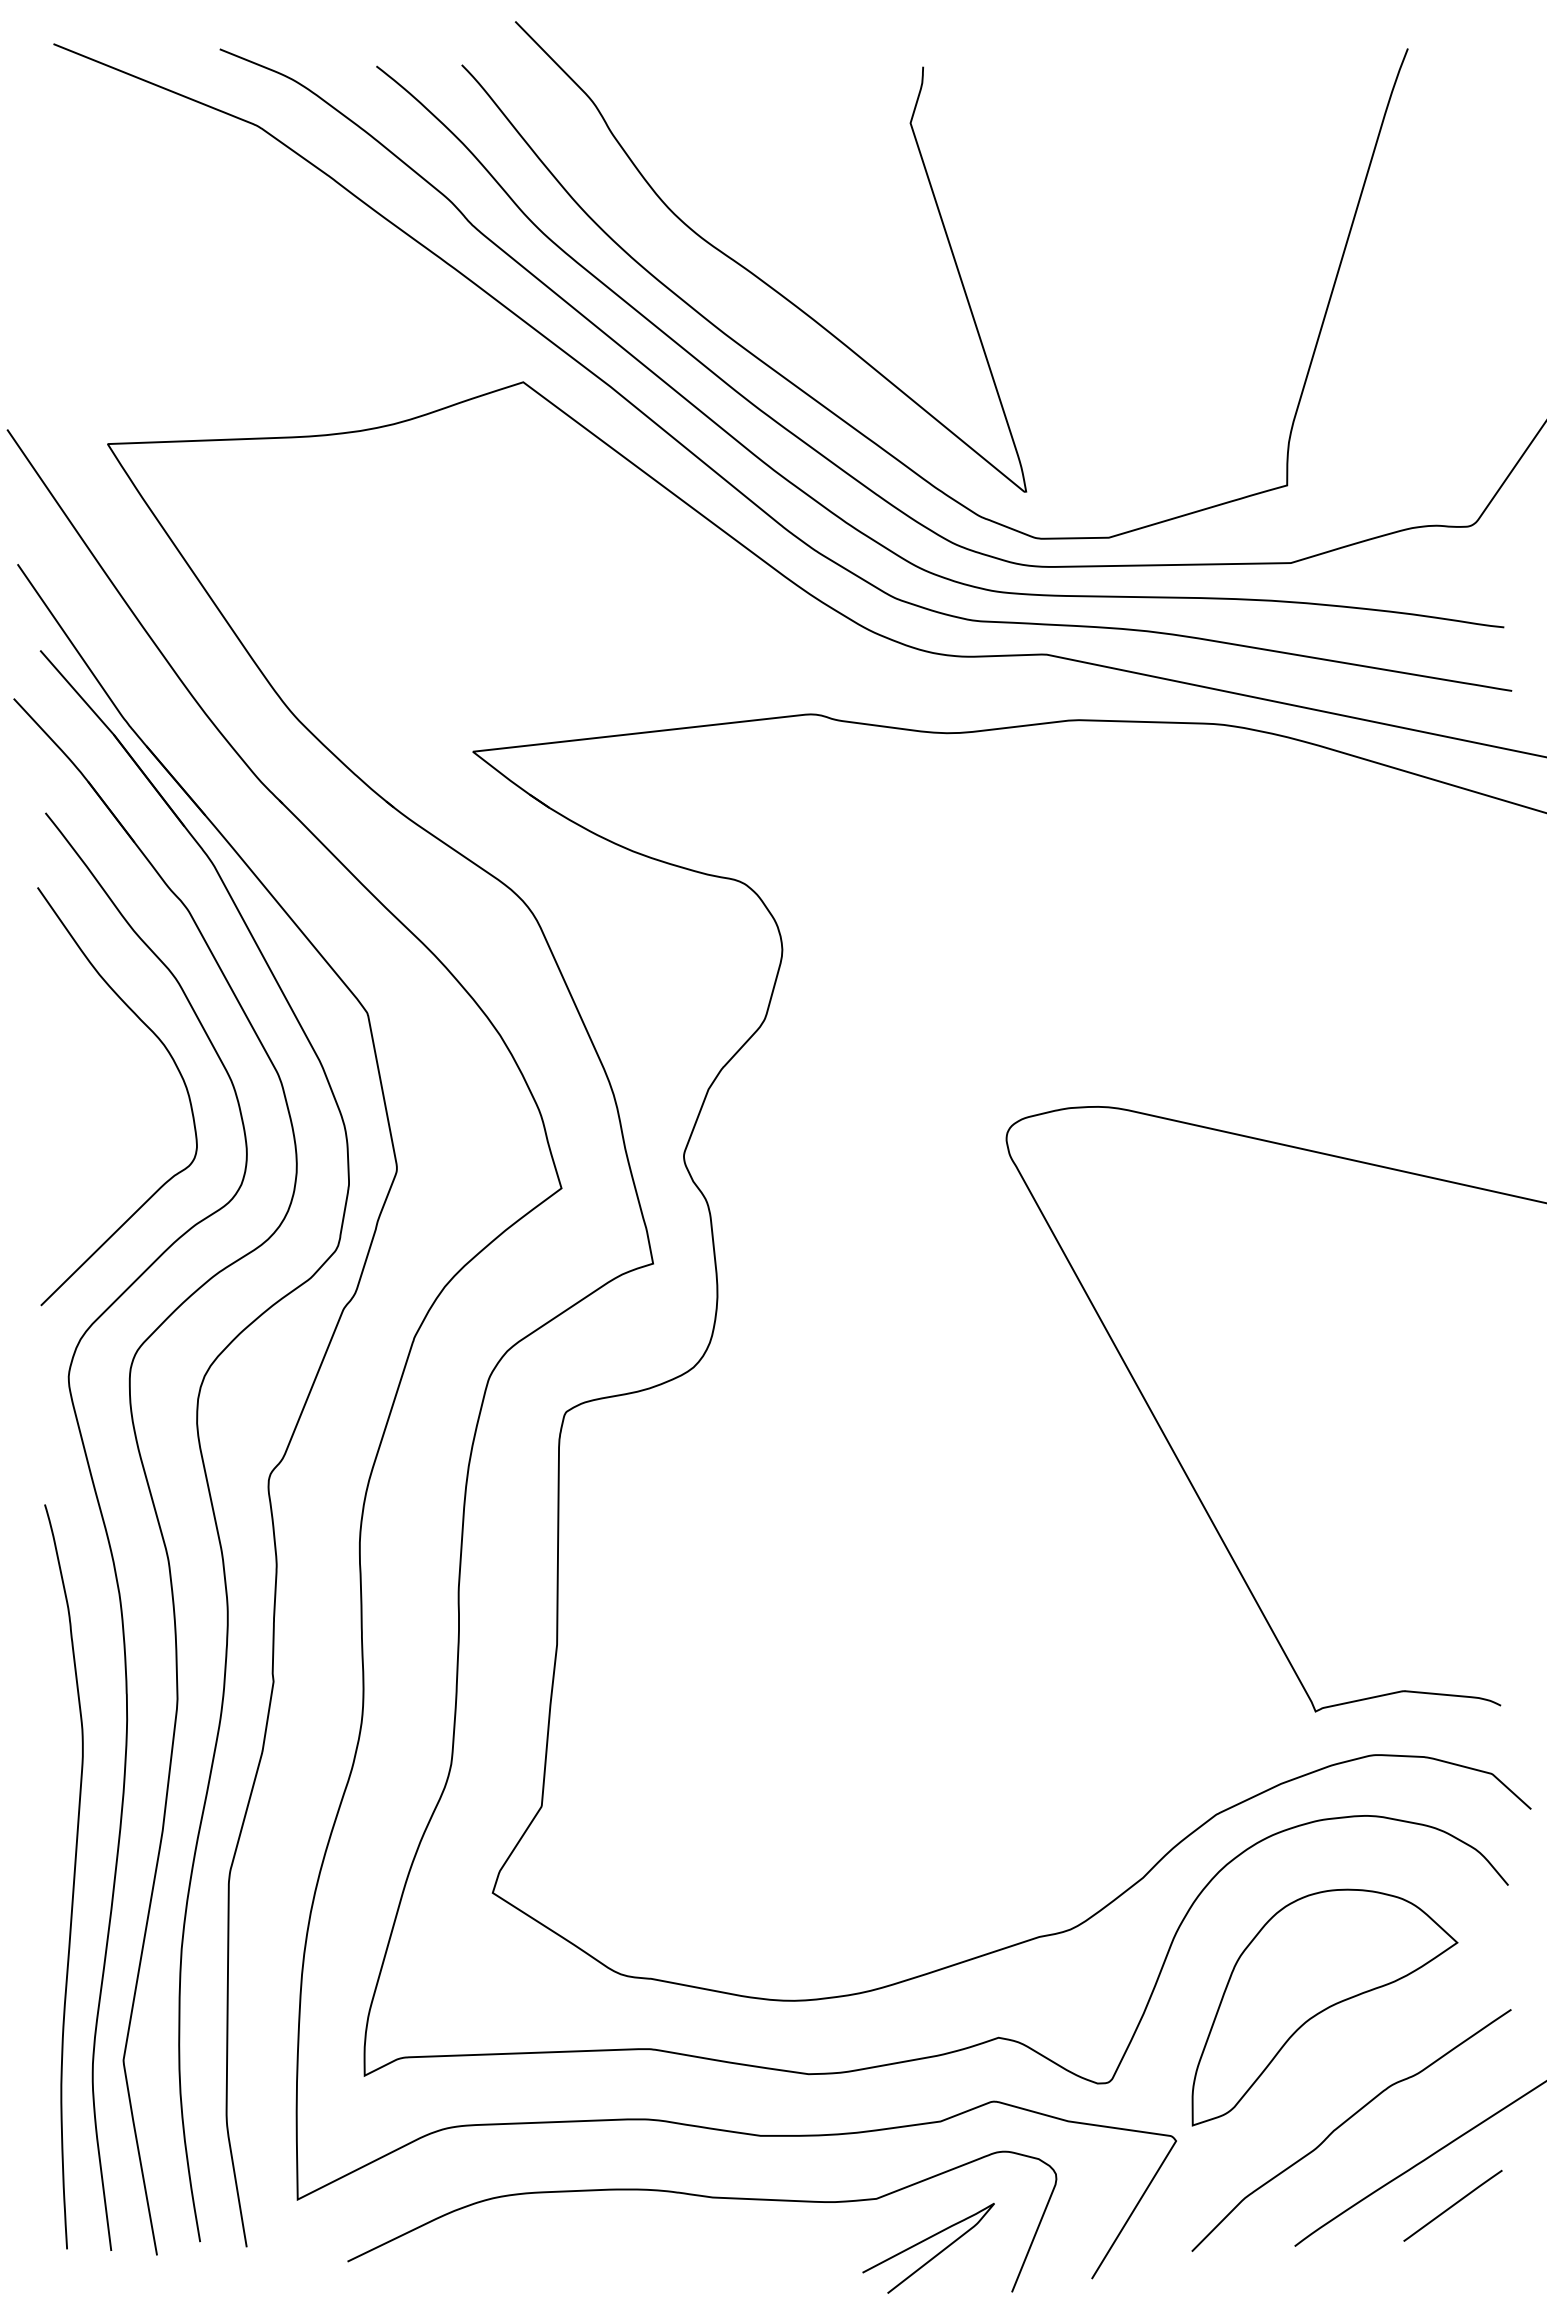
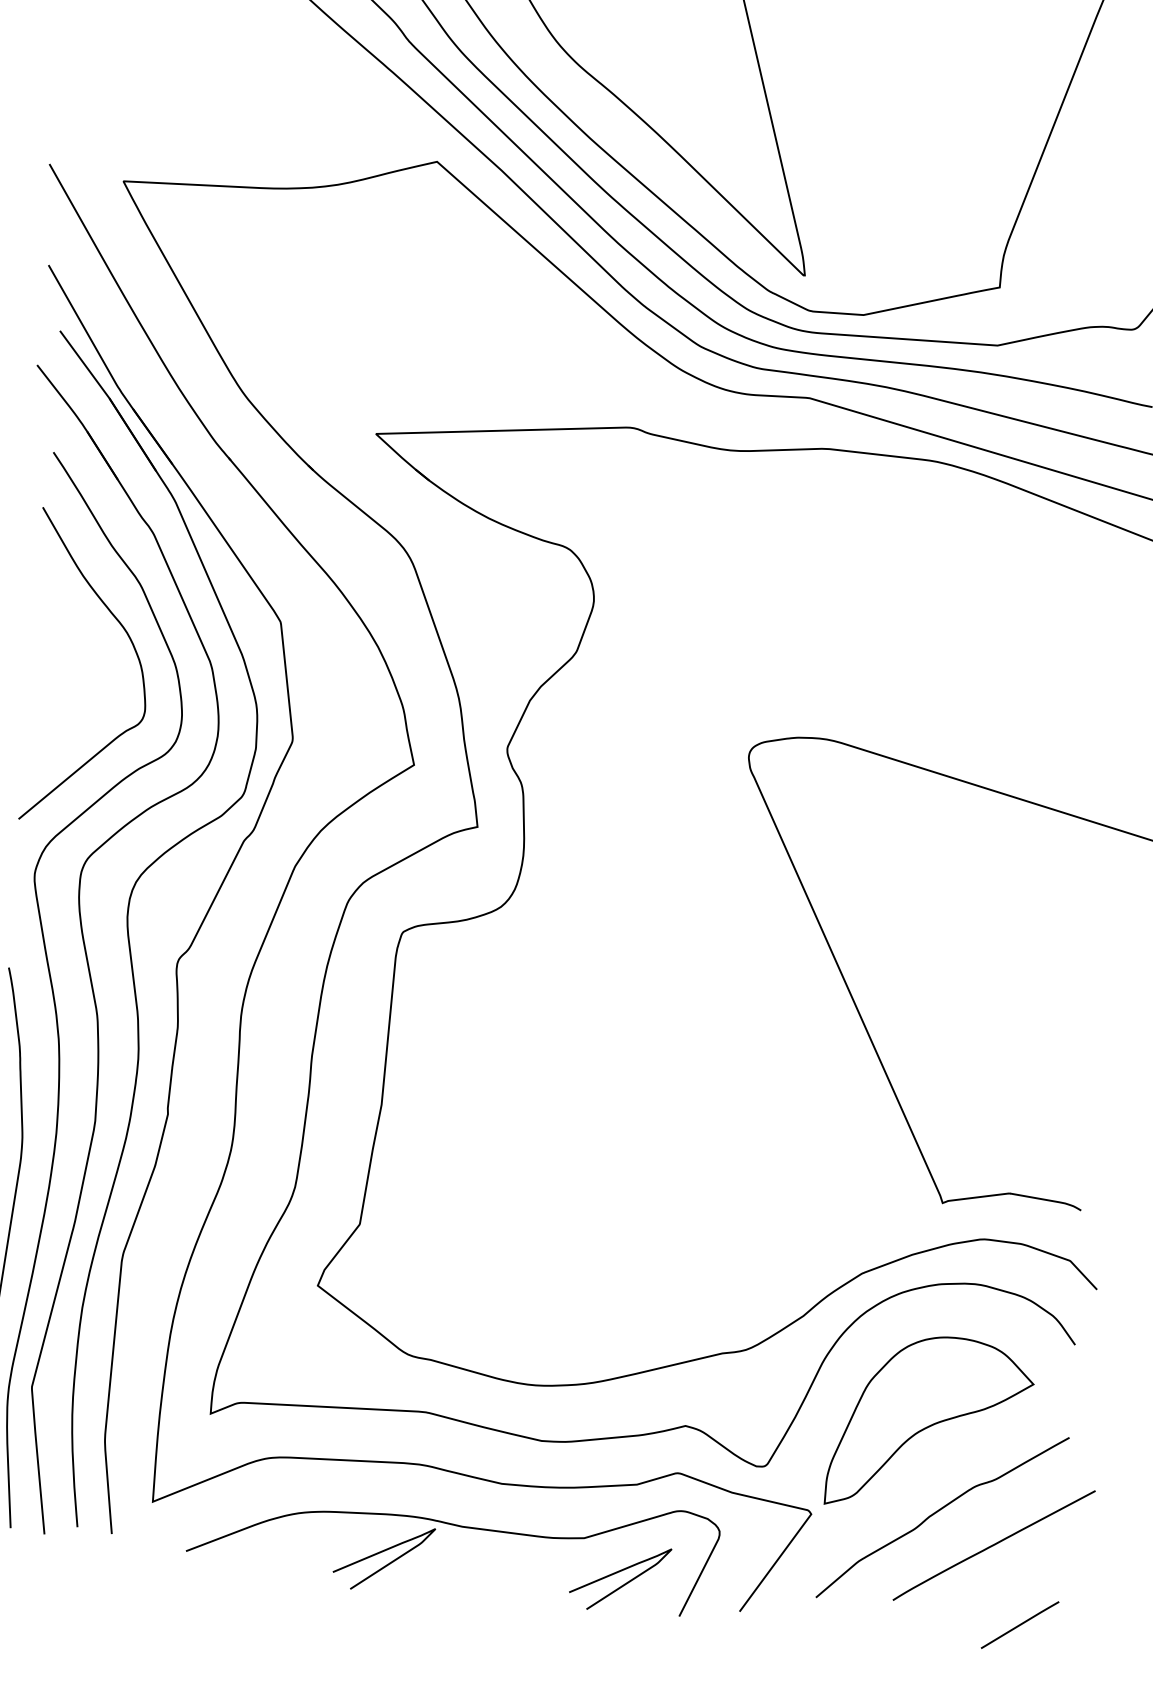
line: (1452, 2205) -> (1019, 1624), moved
curve: (607, 2241) -> (381, 1552), added

